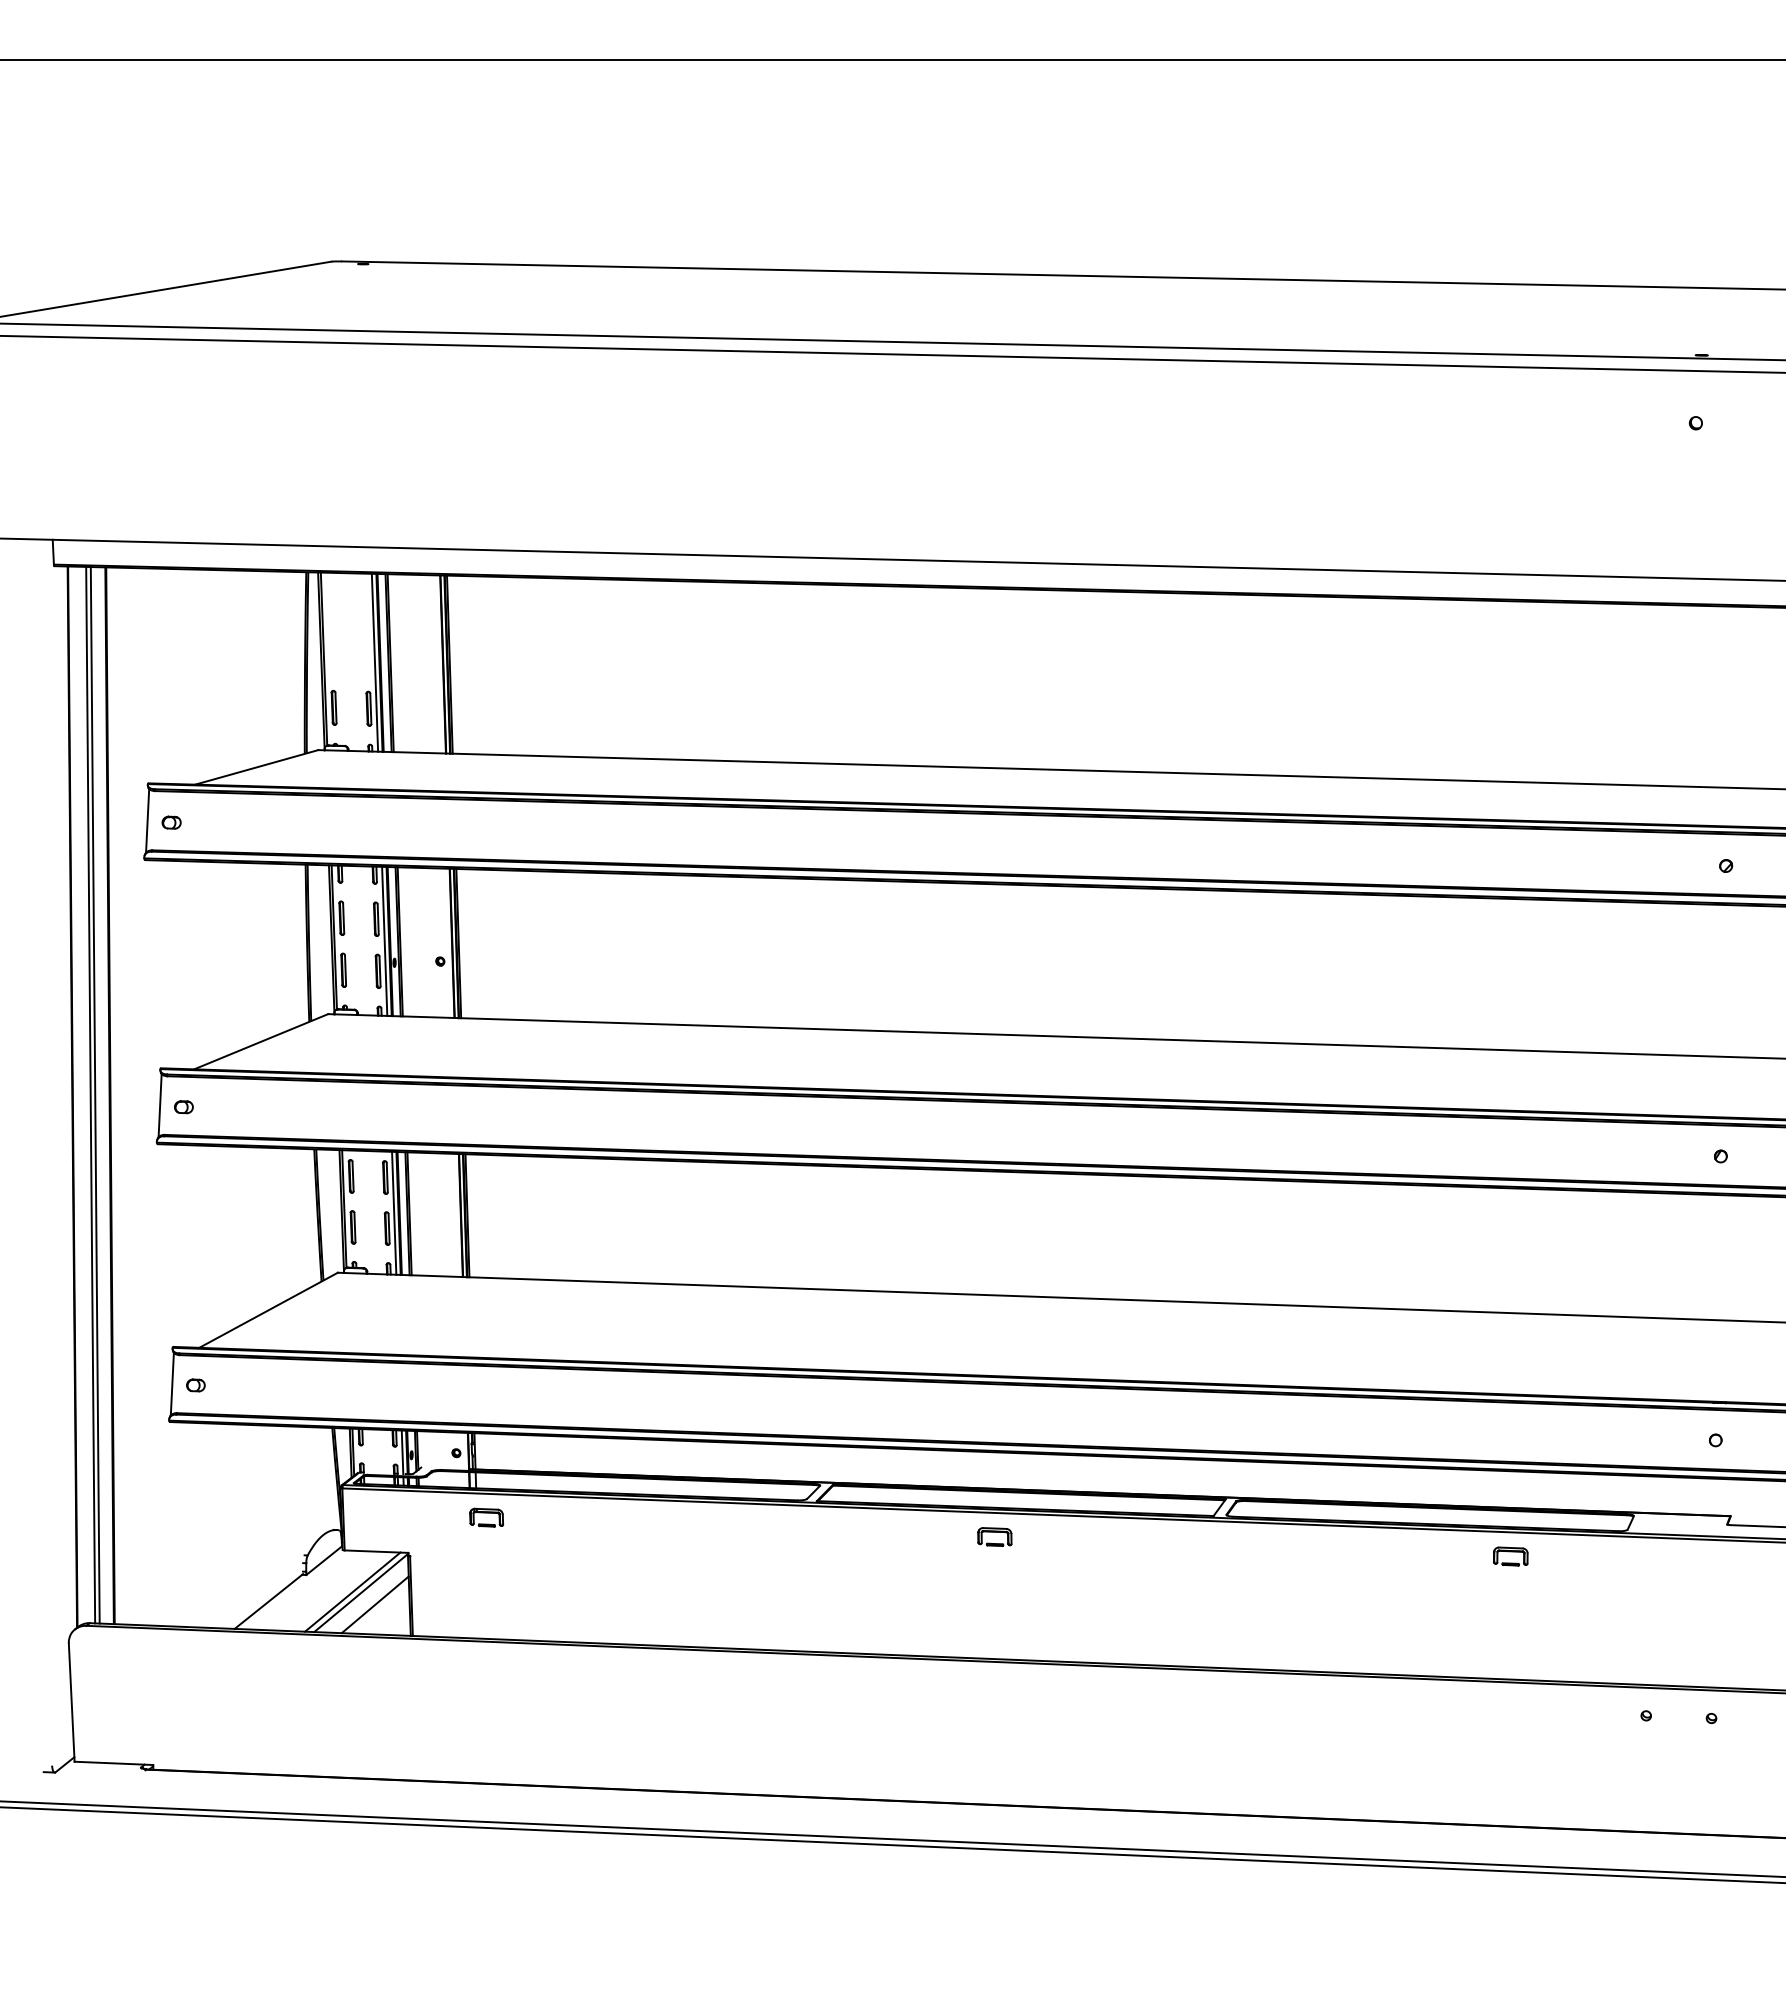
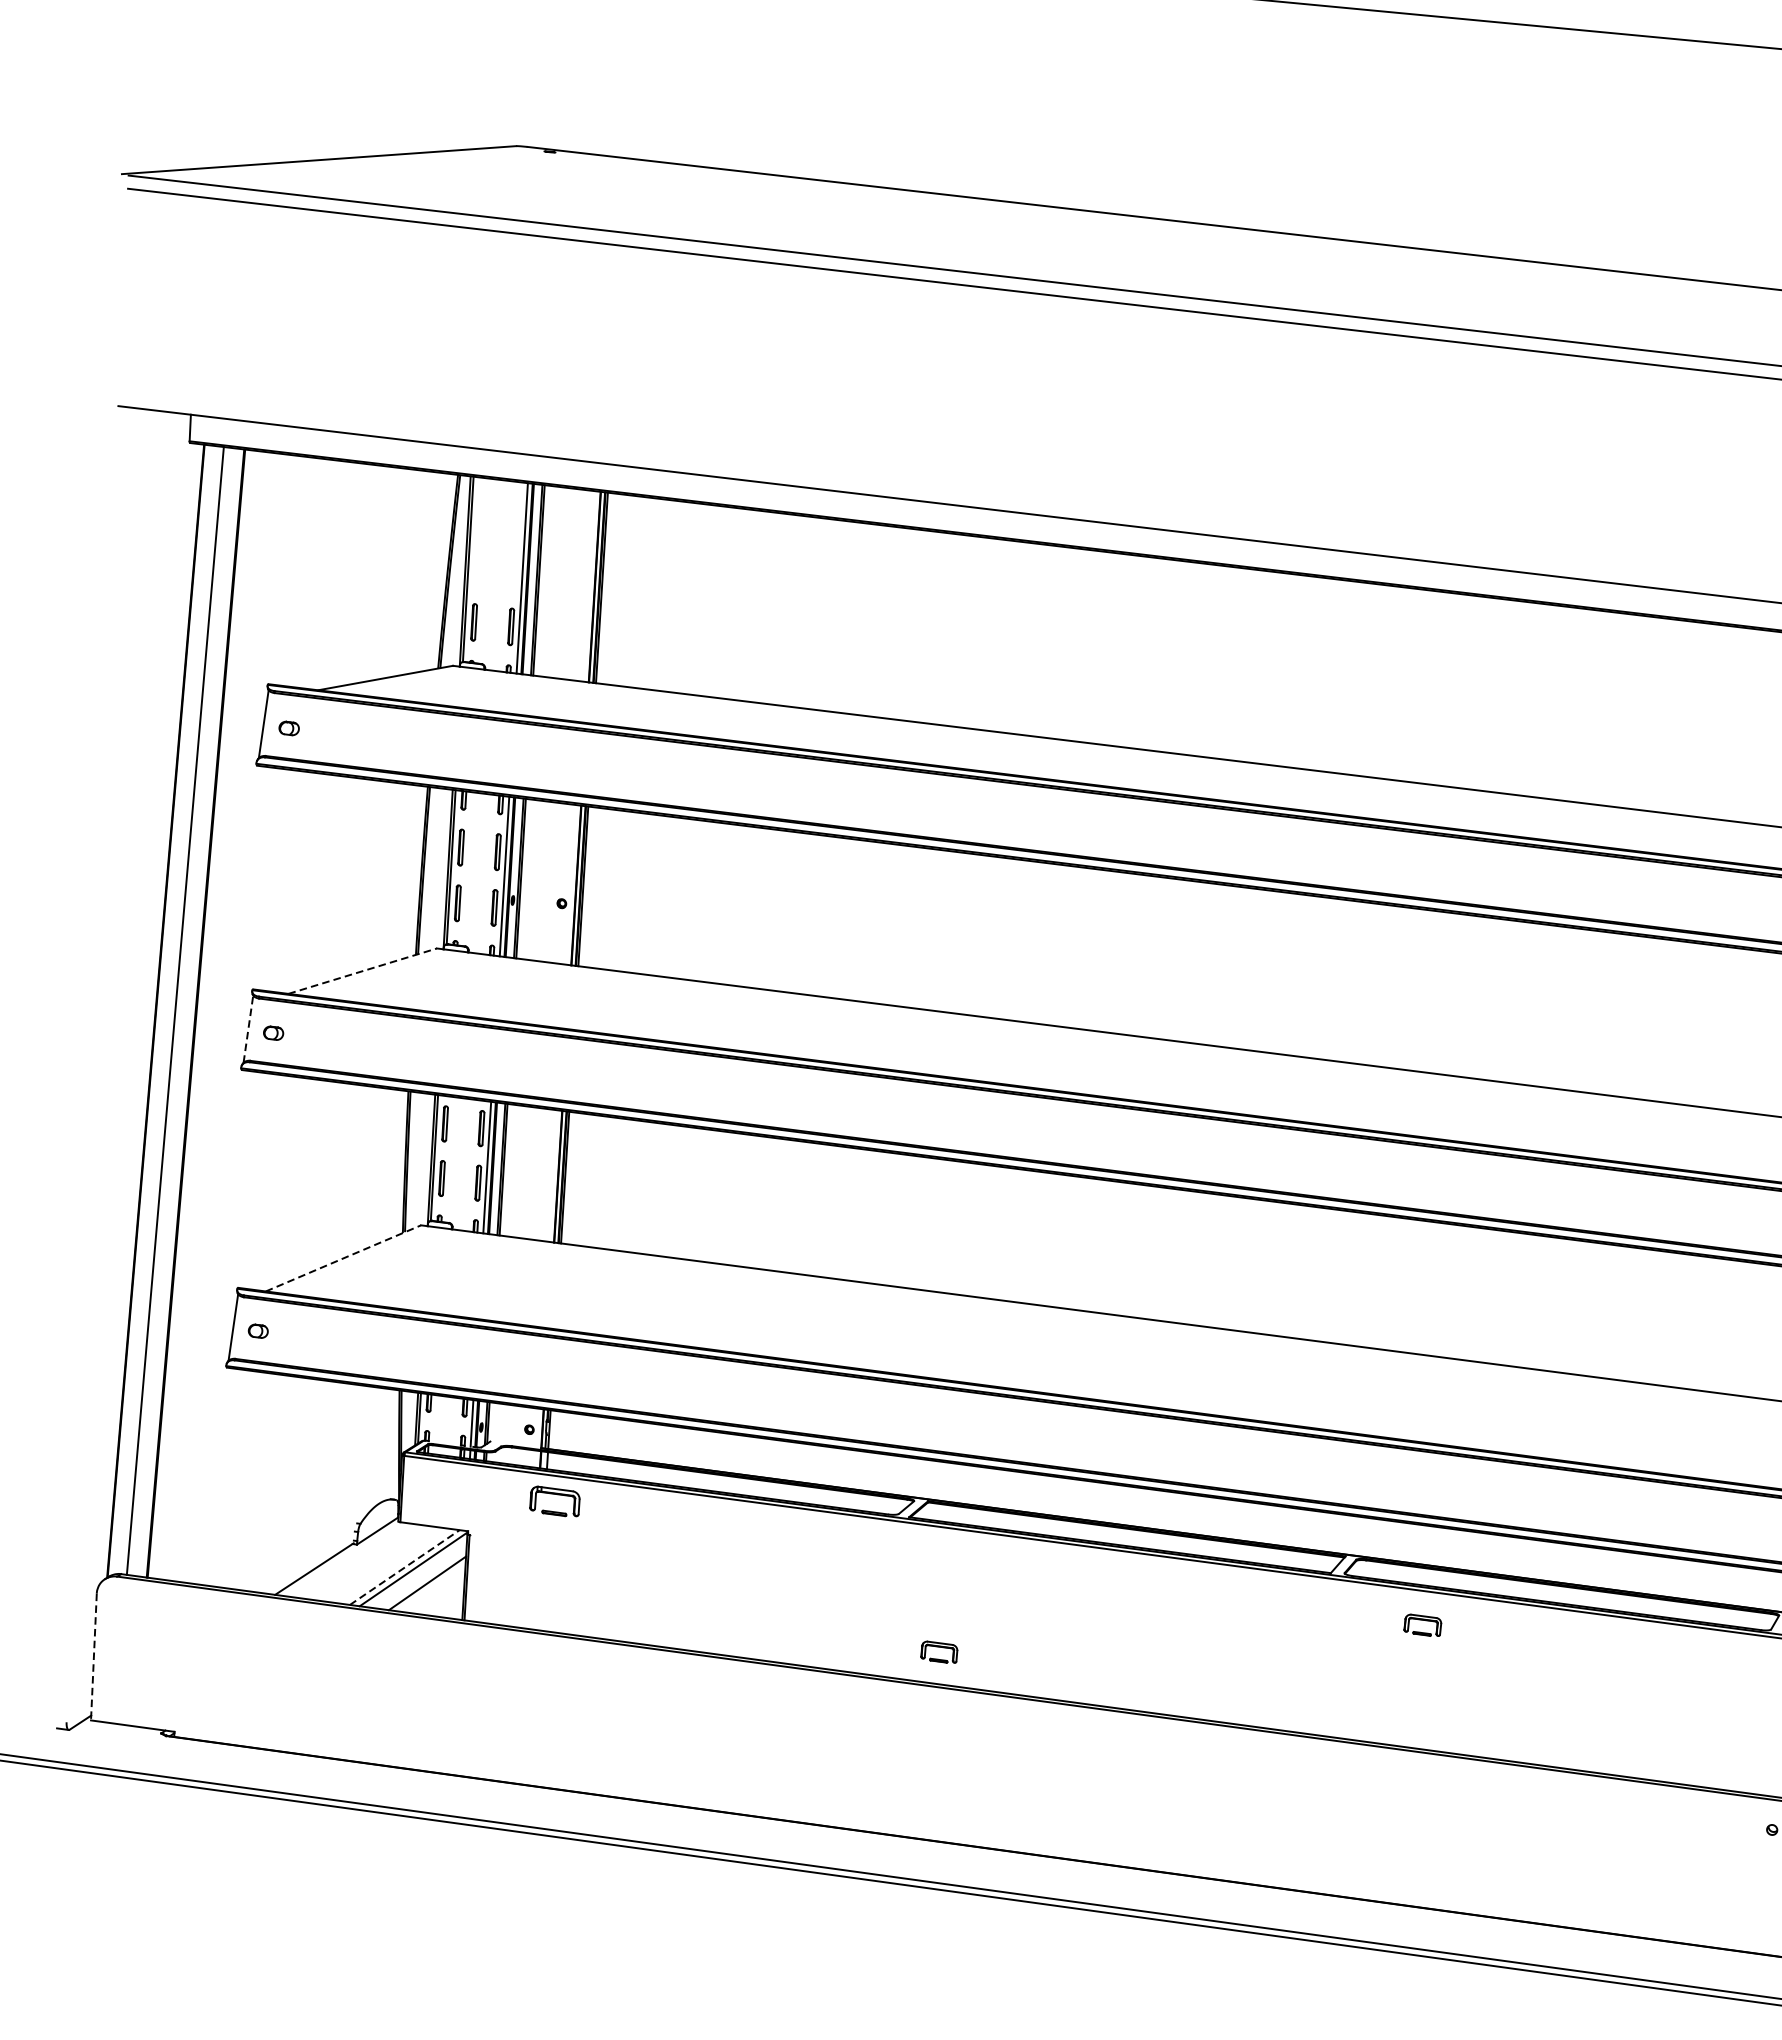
line: (261, 1041) -> (363, 970), solid -> dashed
line: (94, 1095) -> (179, 1011), removed
line: (160, 1105) -> (248, 1029), solid -> dashed
line: (268, 1310) -> (343, 1258), solid -> dashed
part: (486, 1517) -> (555, 1501), size x1.4
part: (994, 1536) -> (939, 1651), moved
part: (1510, 1556) -> (1422, 1625), moved
line: (352, 1592) -> (404, 1567), solid -> dashed
line: (71, 1703) -> (93, 1657), solid -> dashed

